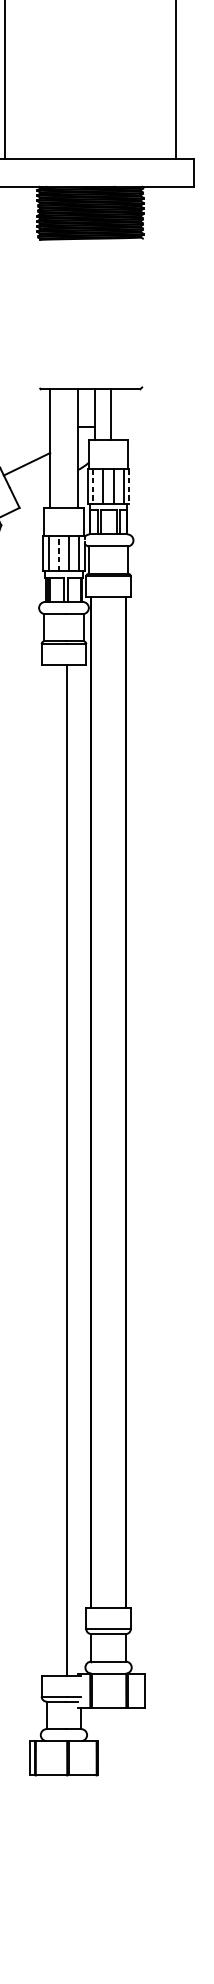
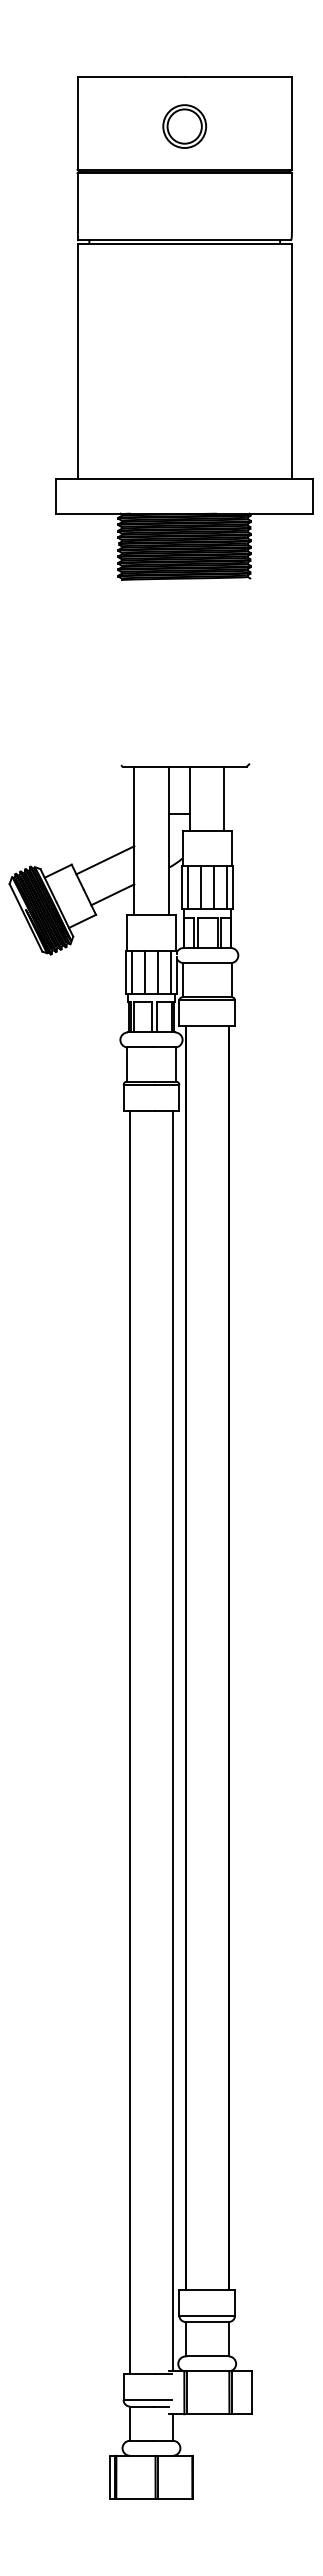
line: (111, 414) -> (224, 798), moved
line: (92, 486) -> (187, 887), dashed -> solid
line: (128, 486) -> (232, 887), dashed -> solid
line: (32, 491) -> (112, 894), added
line: (59, 554) -> (145, 972), dashed -> solid
line: (80, 1168) -> (172, 1740), added
line: (67, 1170) -> (130, 1742), moved

